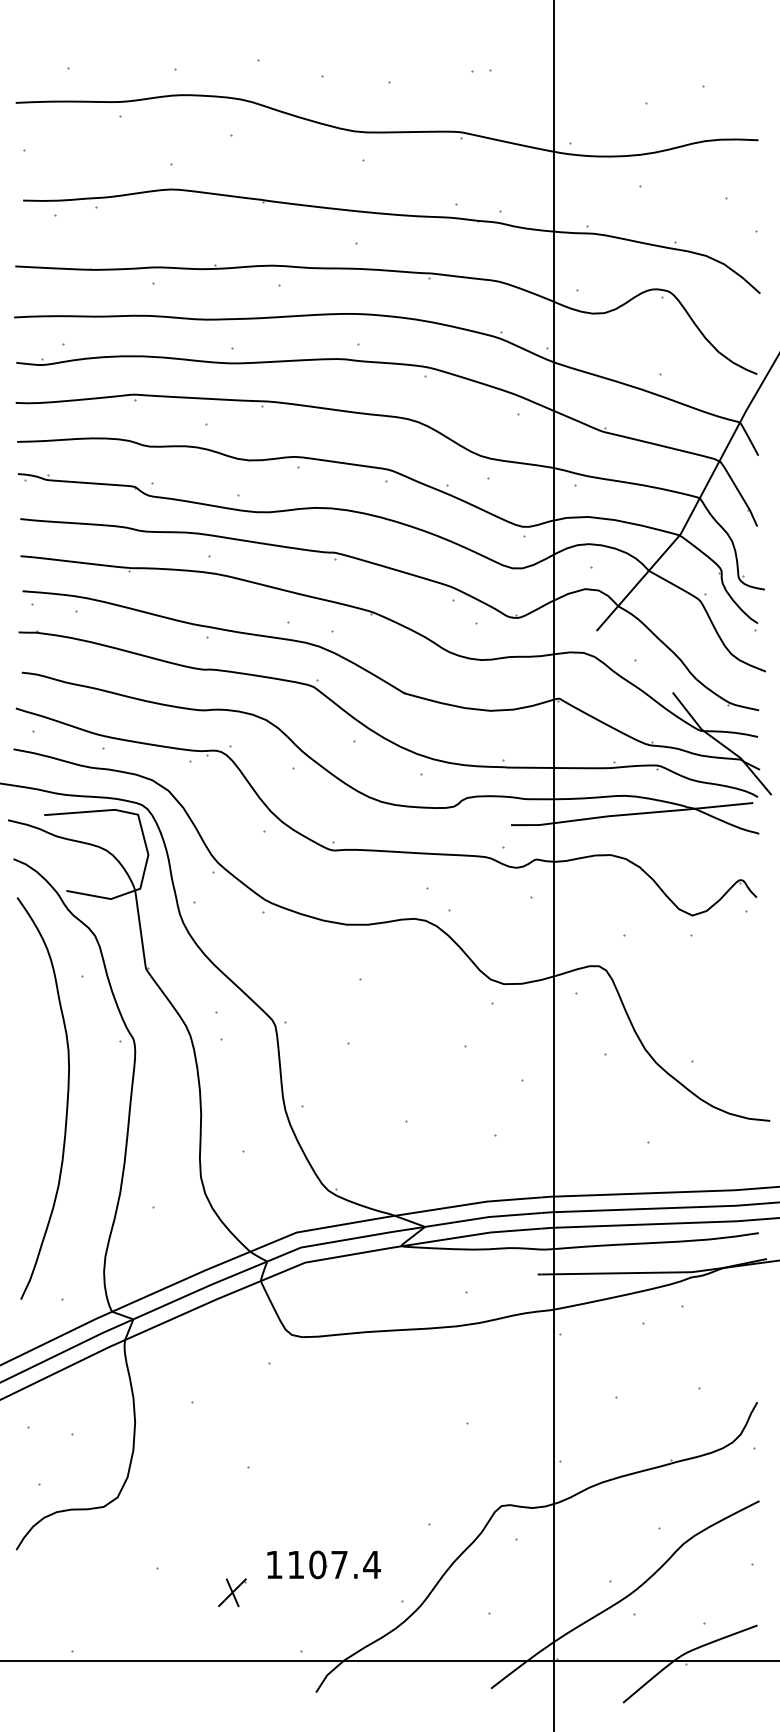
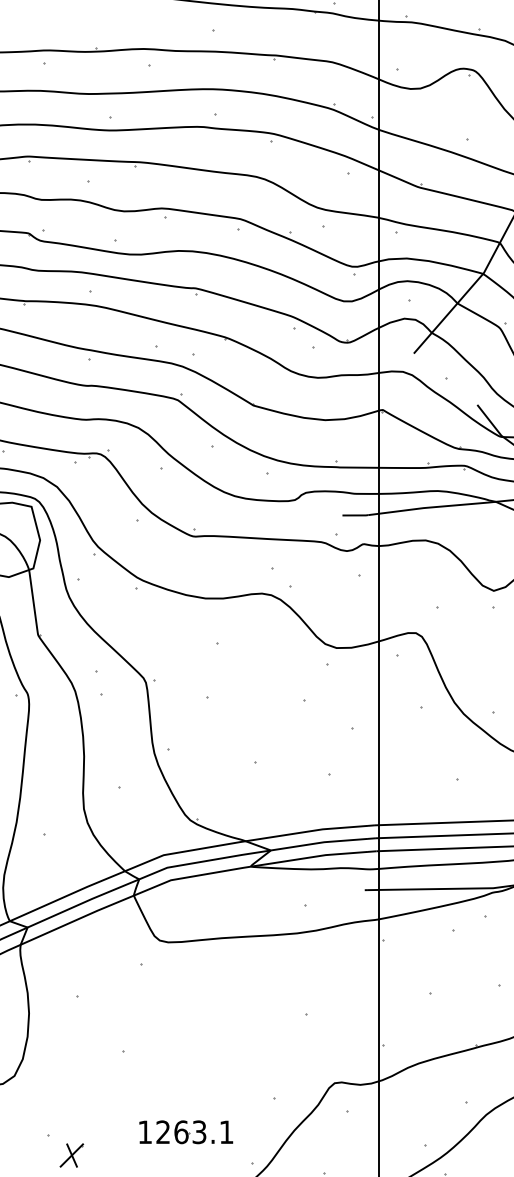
text: (334, 1564) -> (195, 1131), 1107.4 -> 1263.1
part: (232, 1592) -> (71, 1155), moved

